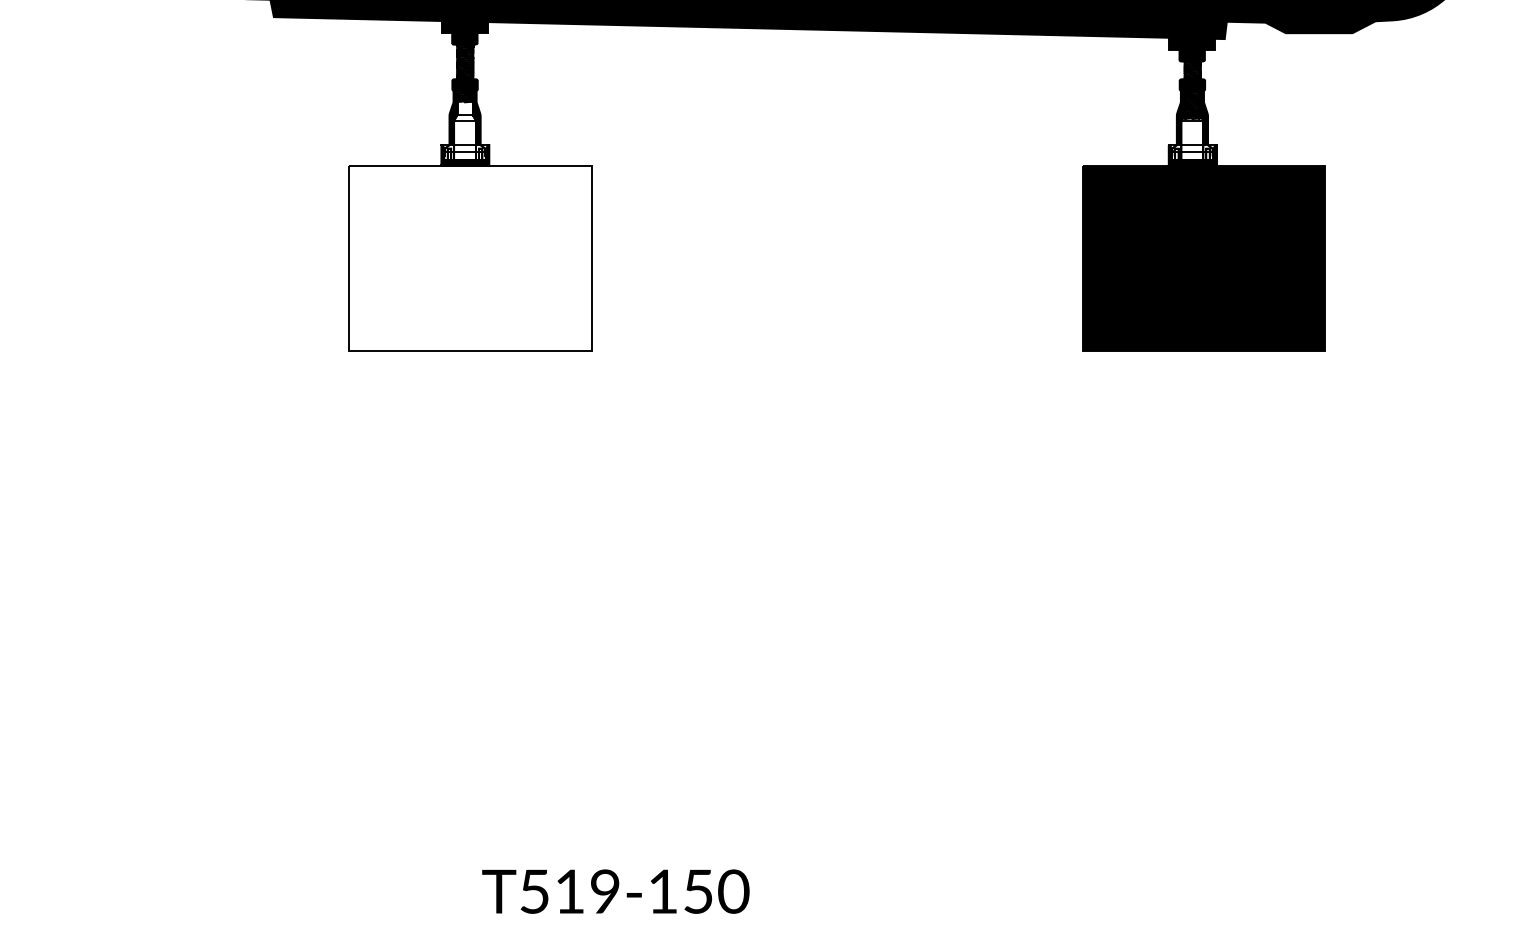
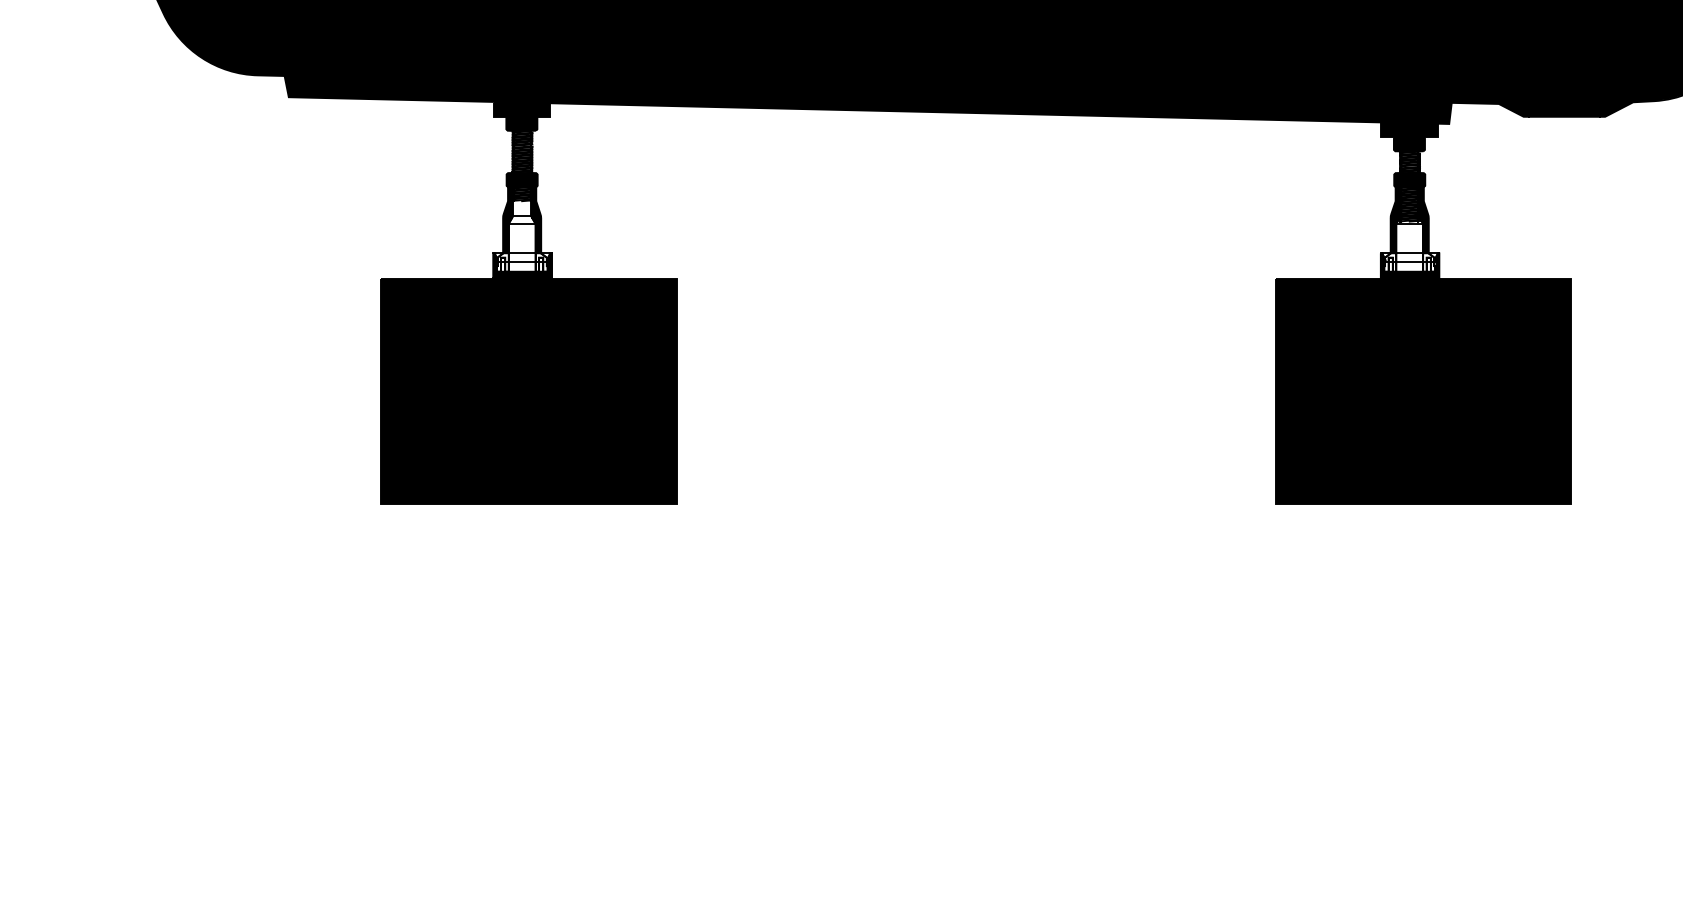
fill: (470, 257) -> (528, 390), added

